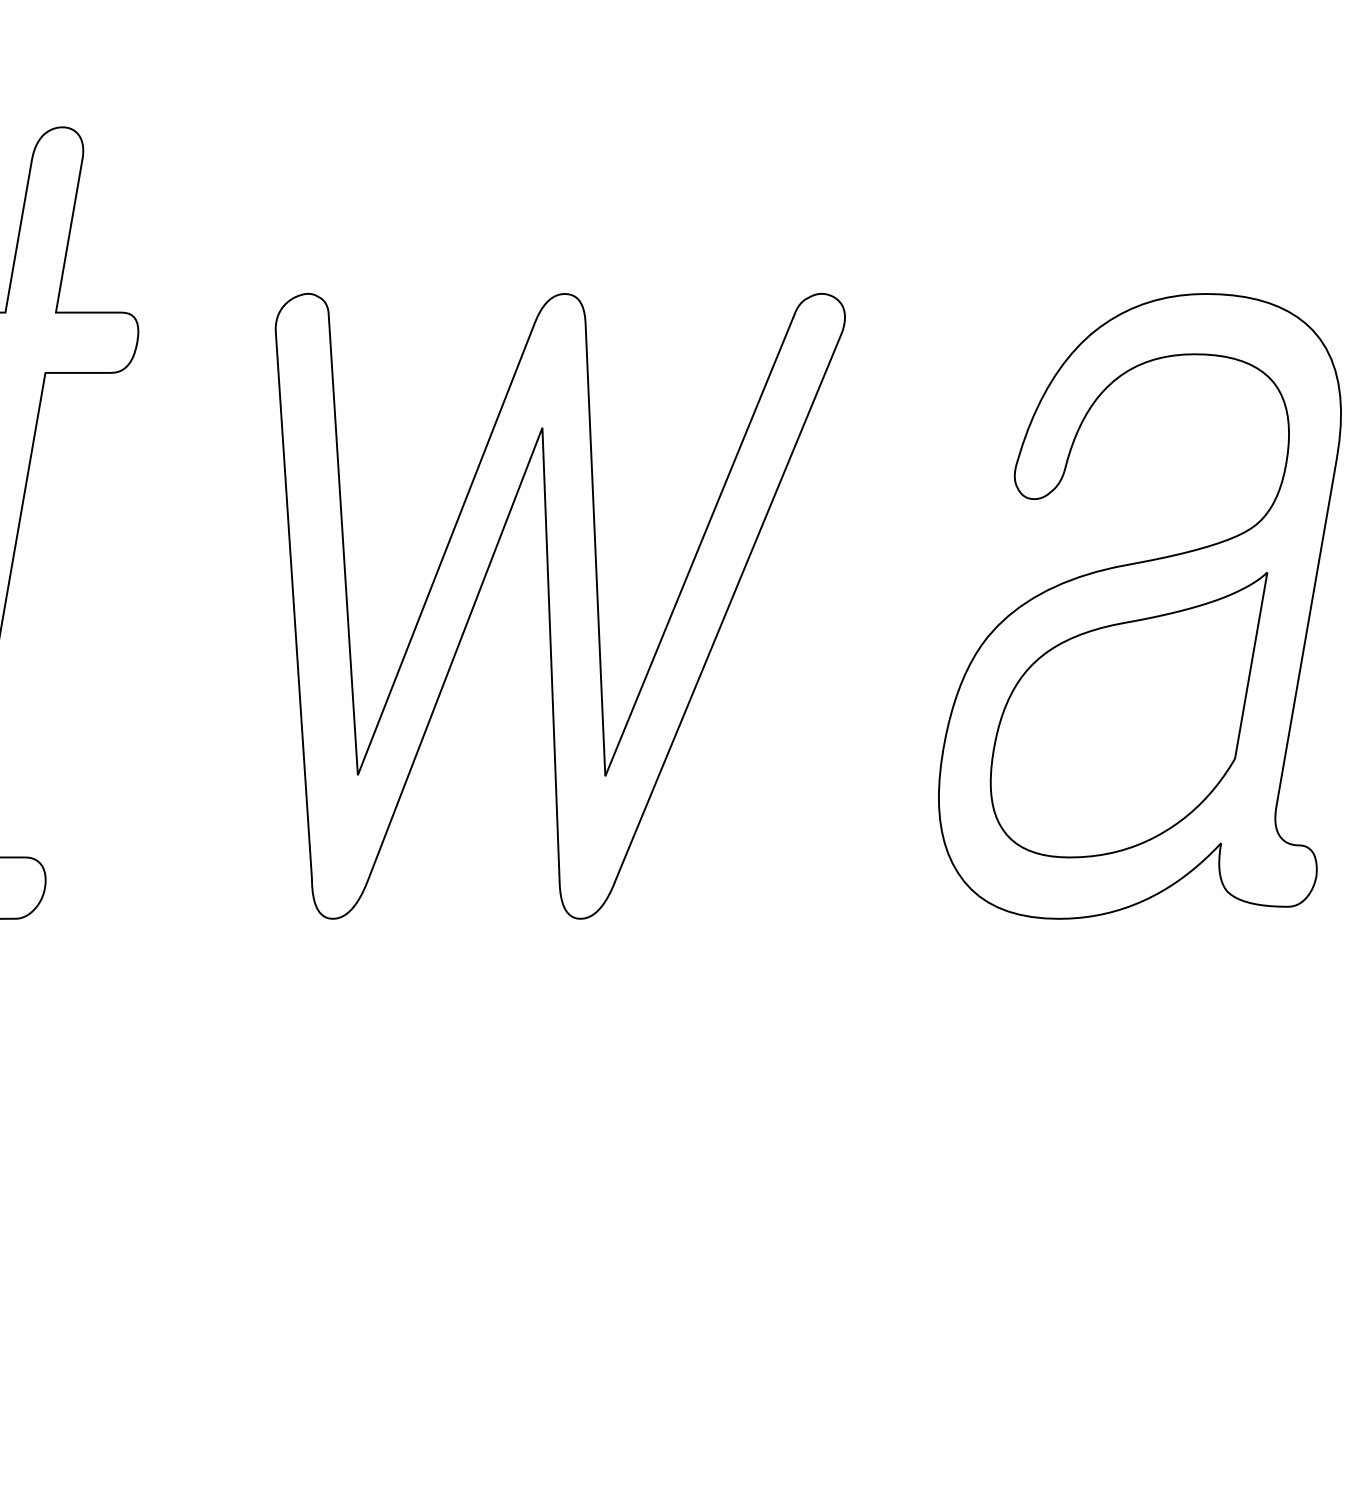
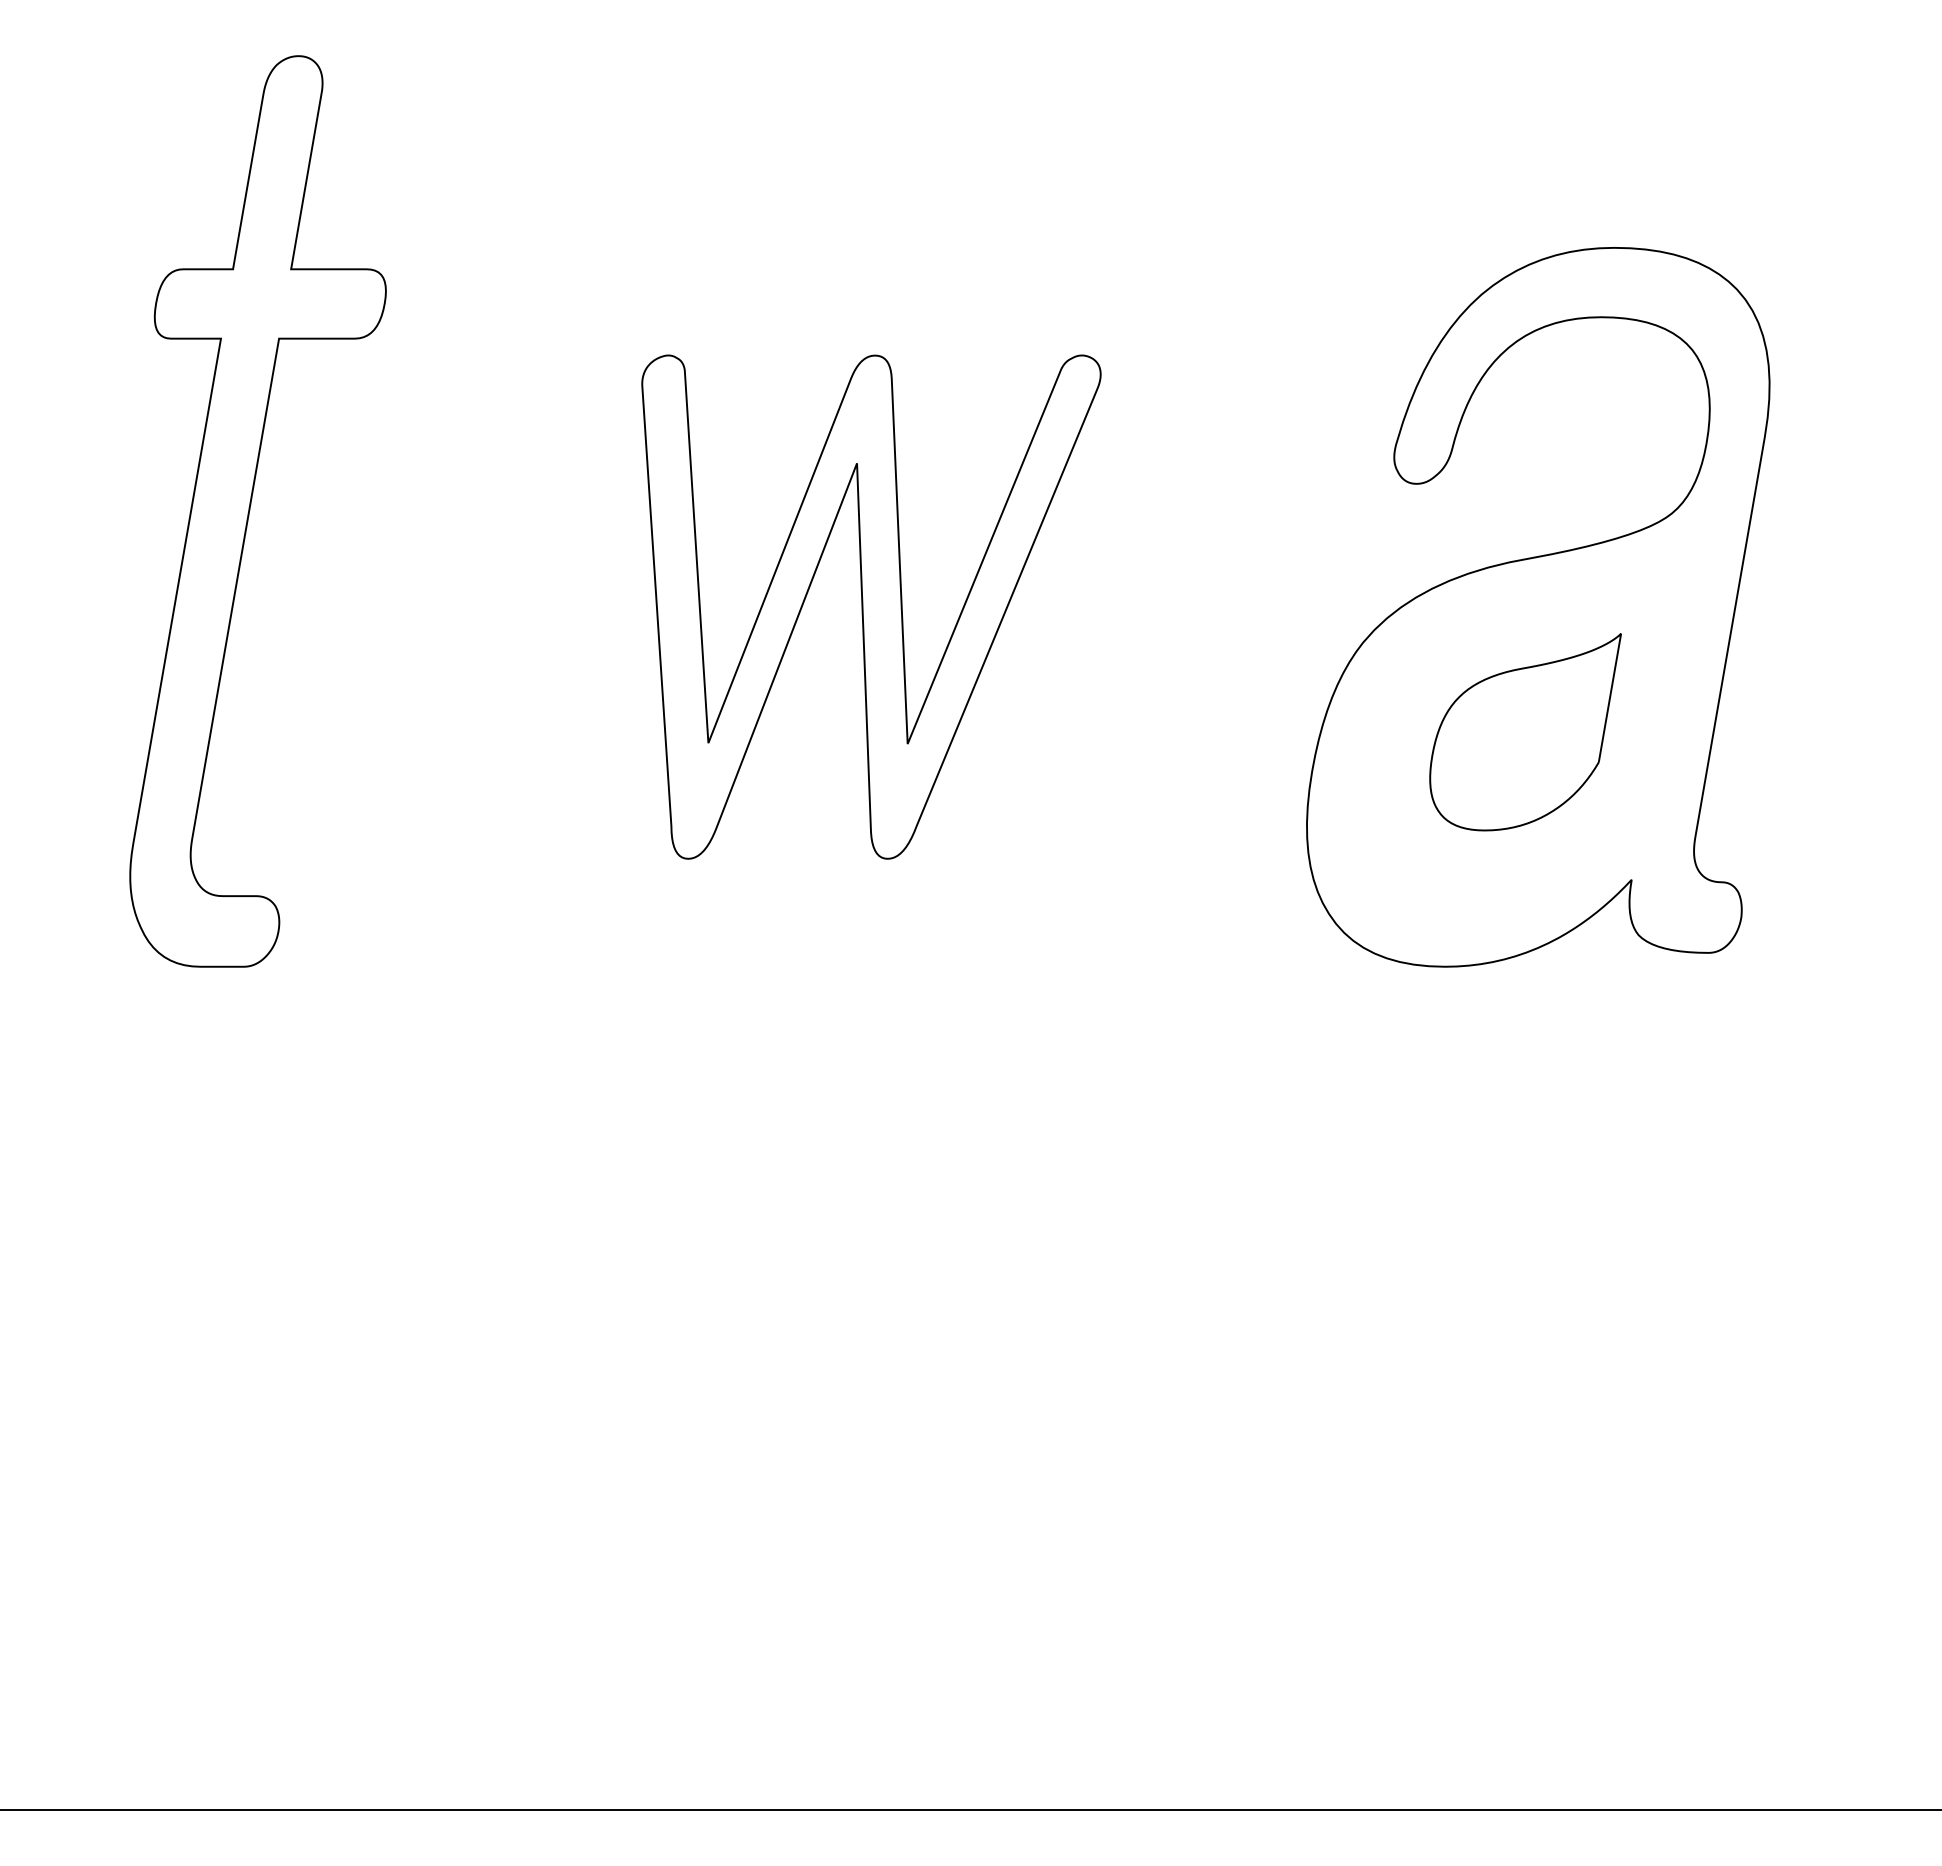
part: (560, 605) -> (871, 606), size x0.7
part: (1128, 714) -> (1525, 731), size x0.6

